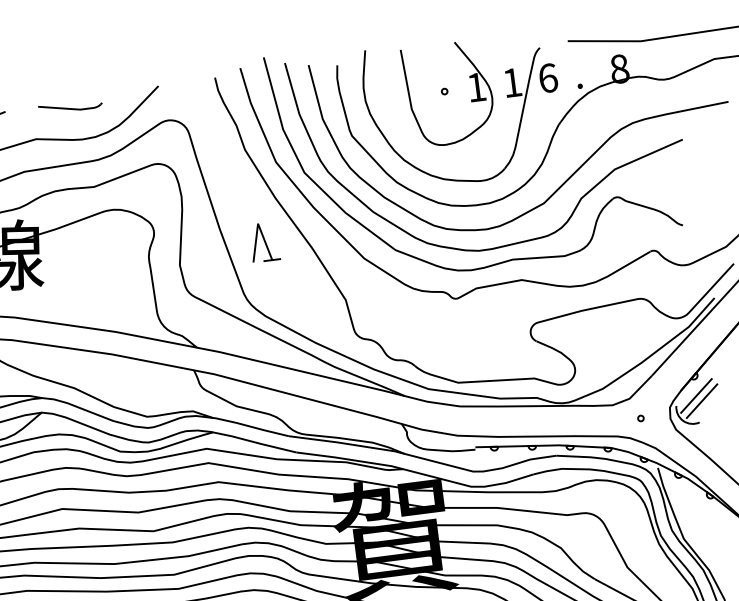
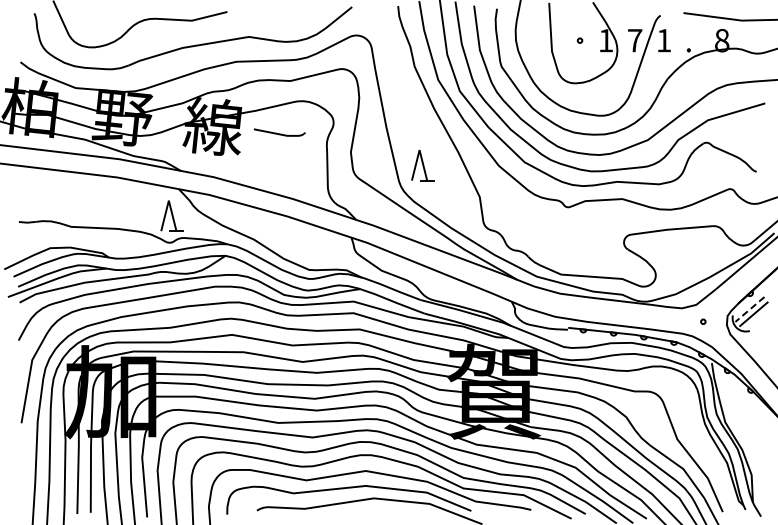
text: (548, 77) -> (664, 40), 6 -> 1
text: (512, 82) -> (635, 40), 1 -> 7
part: (70, 106) -> (279, 132), moved
part: (264, 242) -> (422, 165), moved
line: (695, 396) -> (749, 309), solid -> dashed

